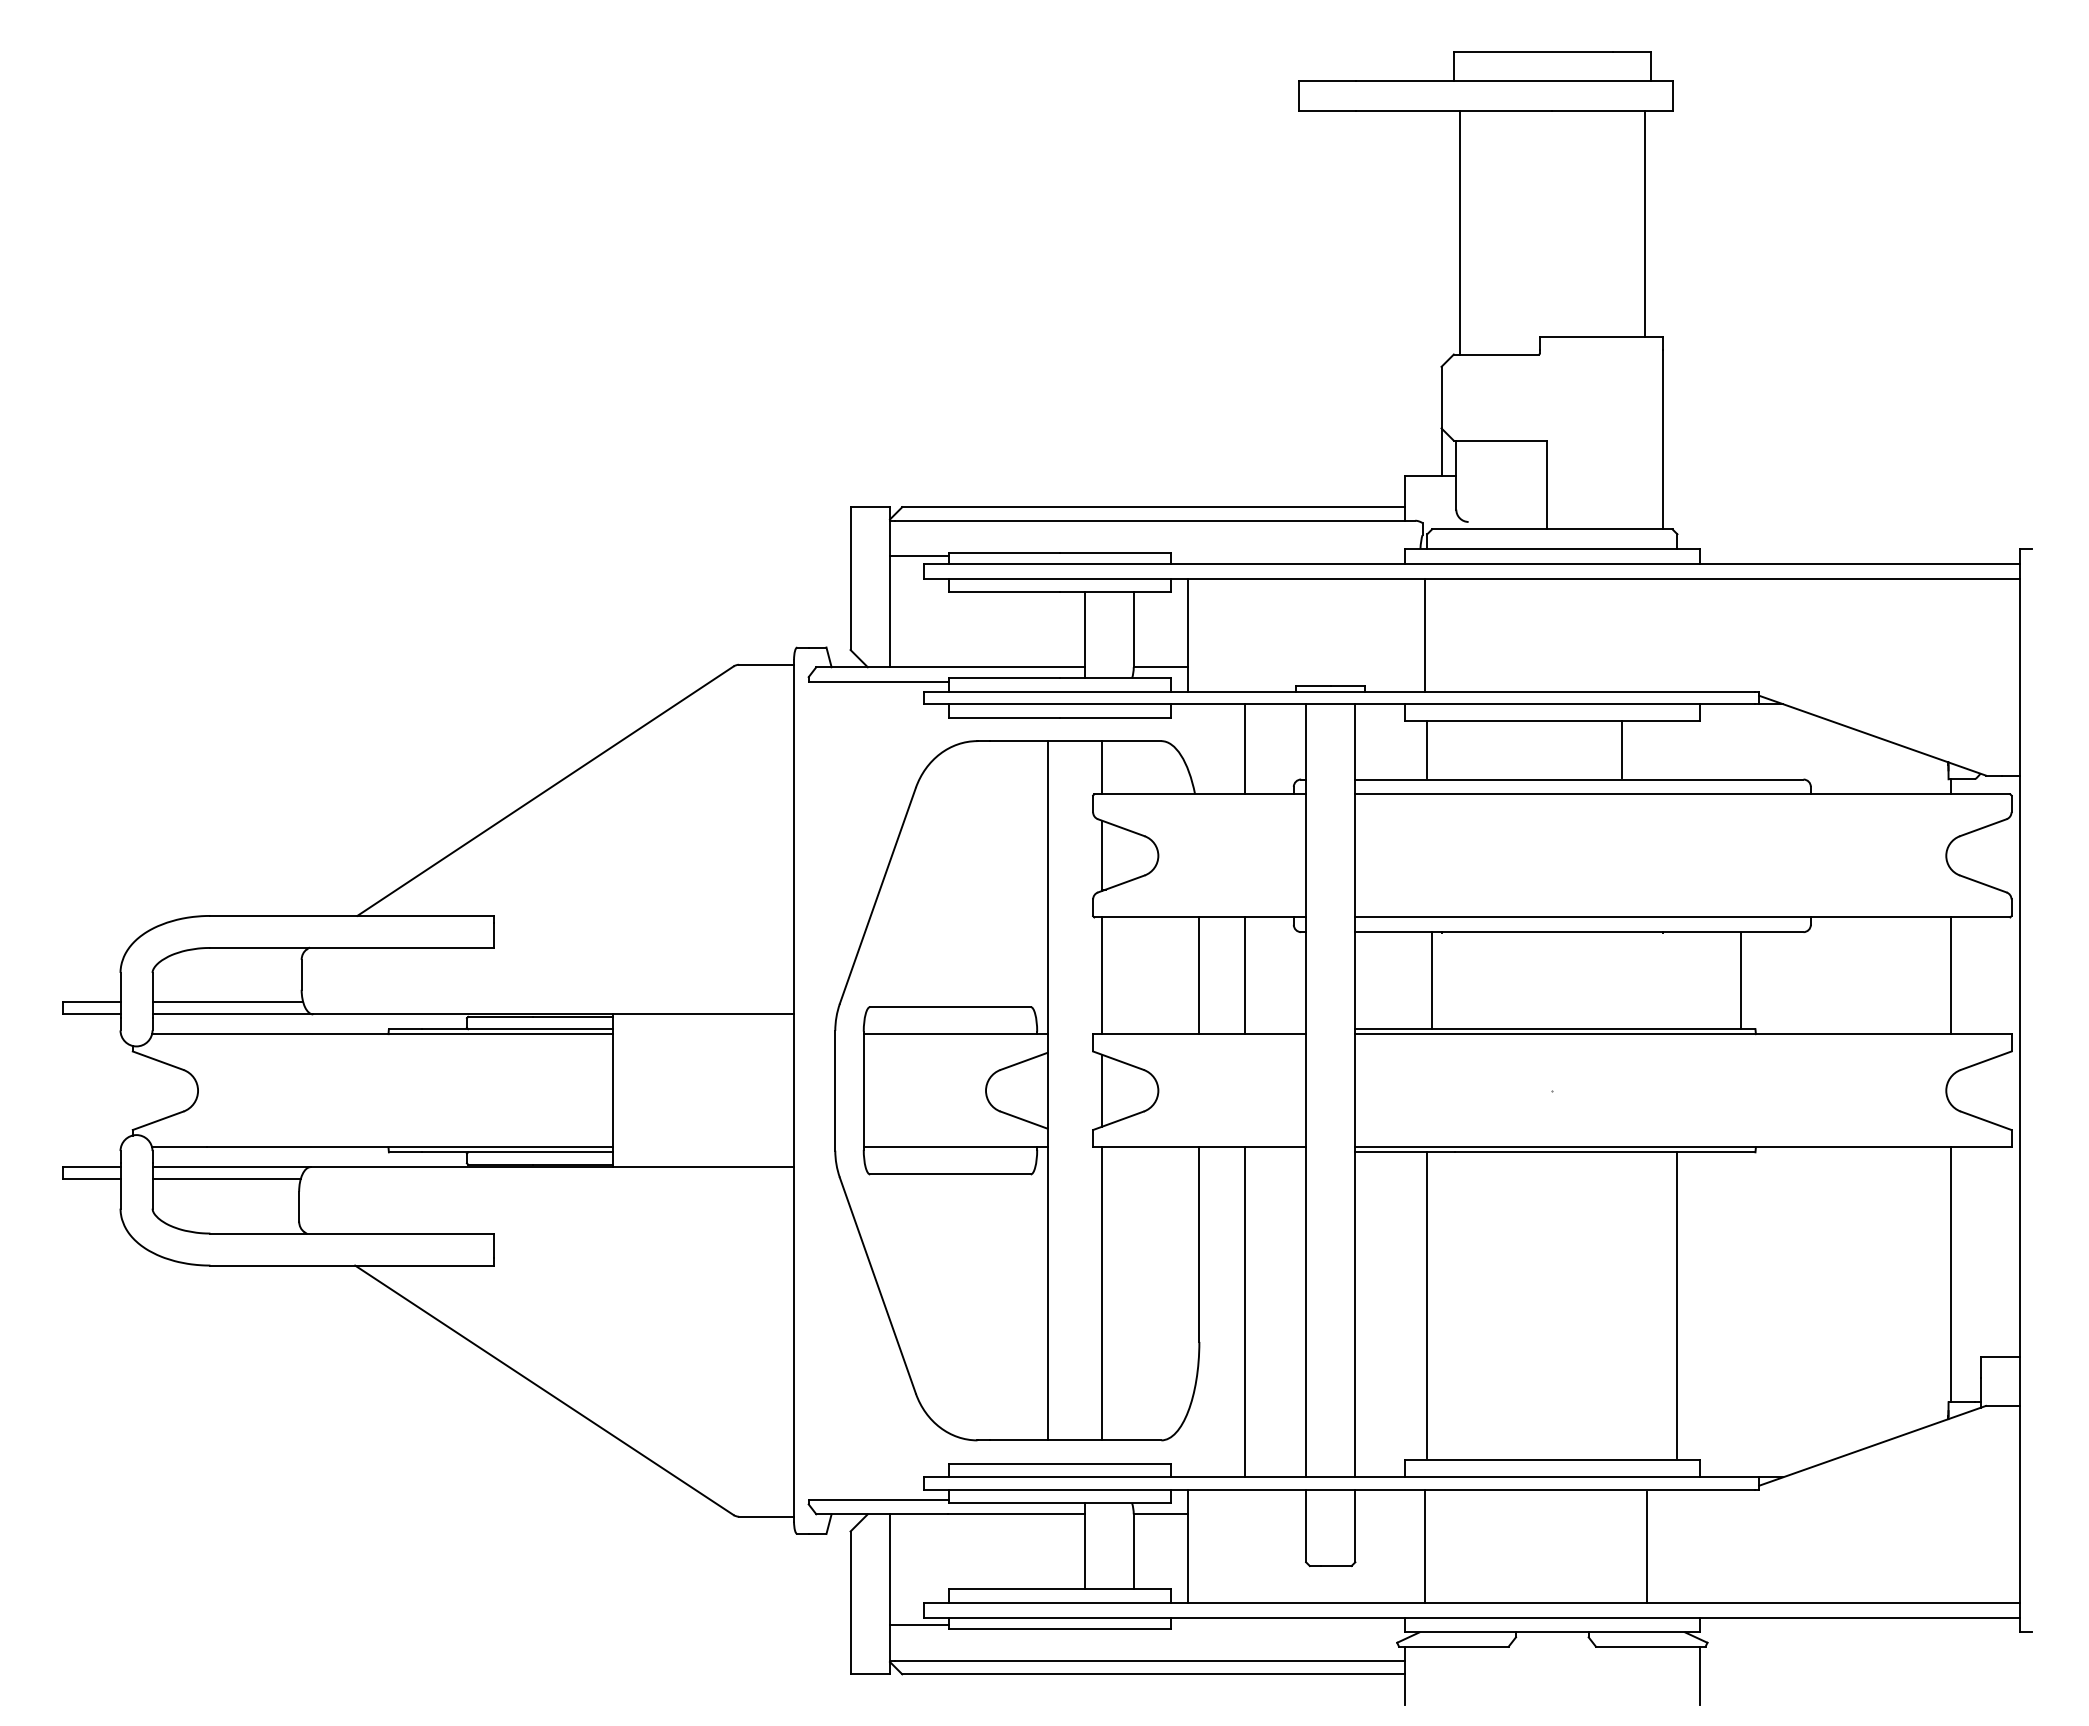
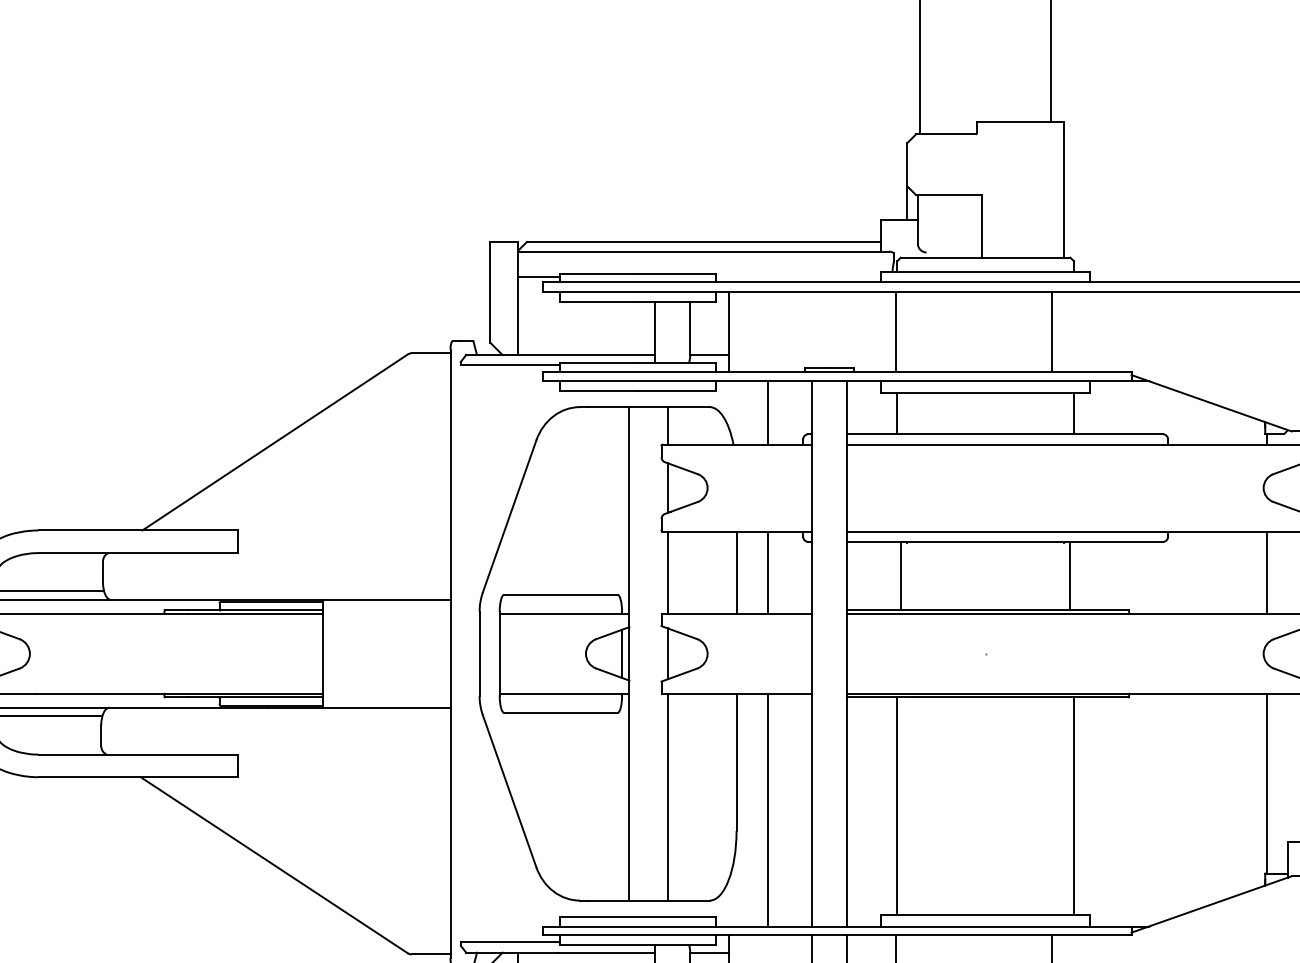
line: (1647, 633) -> (1052, 331), added
line: (1622, 749) -> (1073, 413), moved
line: (1741, 981) -> (1070, 576), moved
line: (1037, 1090) -> (622, 653), added

